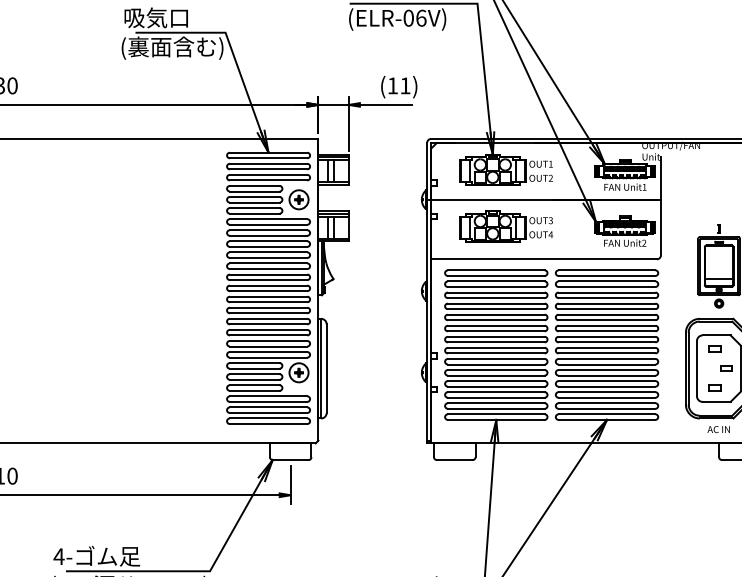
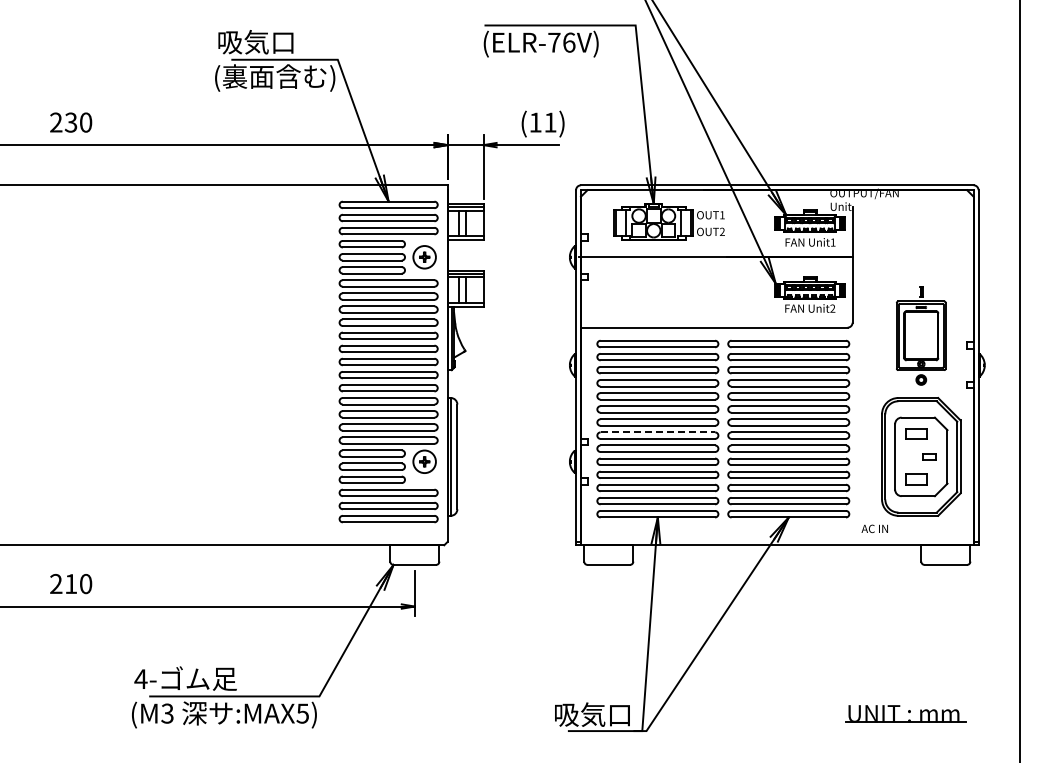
text: (408, 18) -> (554, 42), (ELR-06V) -> (ELR-76V)
part: (505, 226) -> (668, 288), removed
line: (718, 279) -> (920, 351), removed
line: (496, 348) -> (658, 432), solid -> dashed
part: (715, 348) -> (916, 433), size x1.6
part: (715, 387) -> (916, 479), size x1.6
text: (718, 429) -> (874, 528), moved

